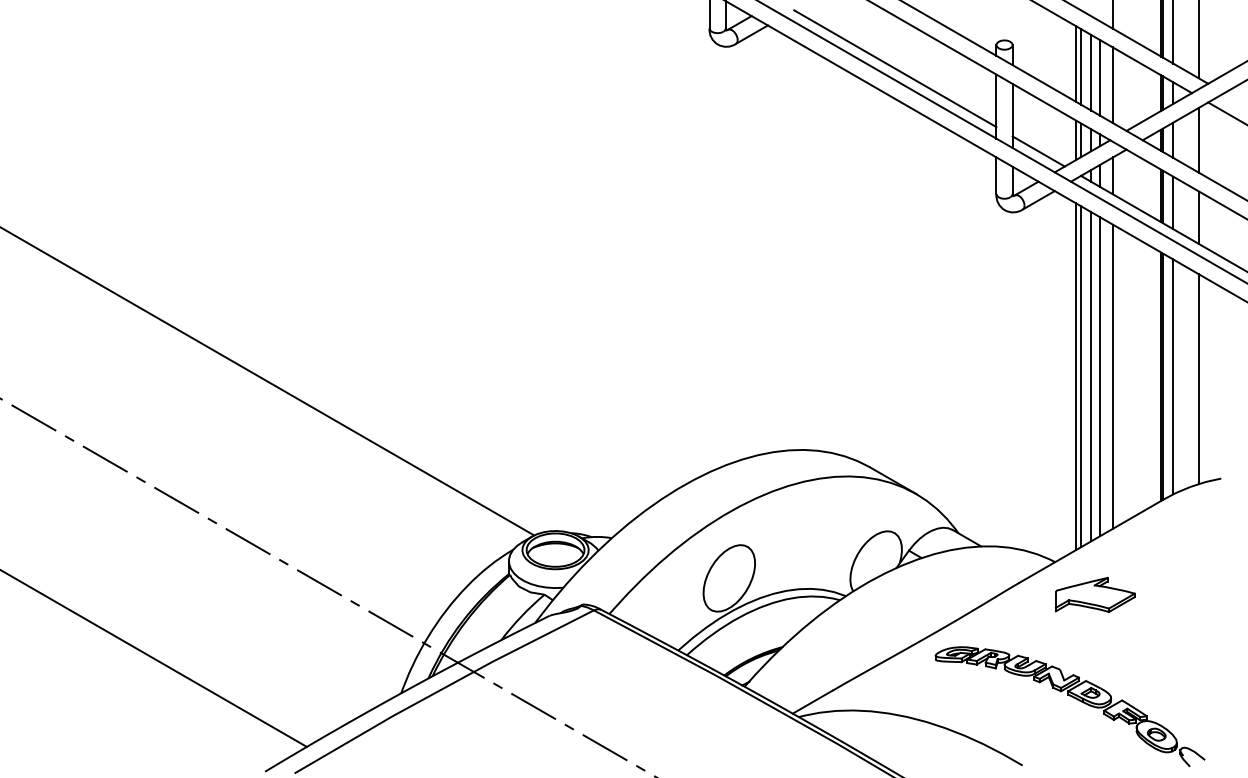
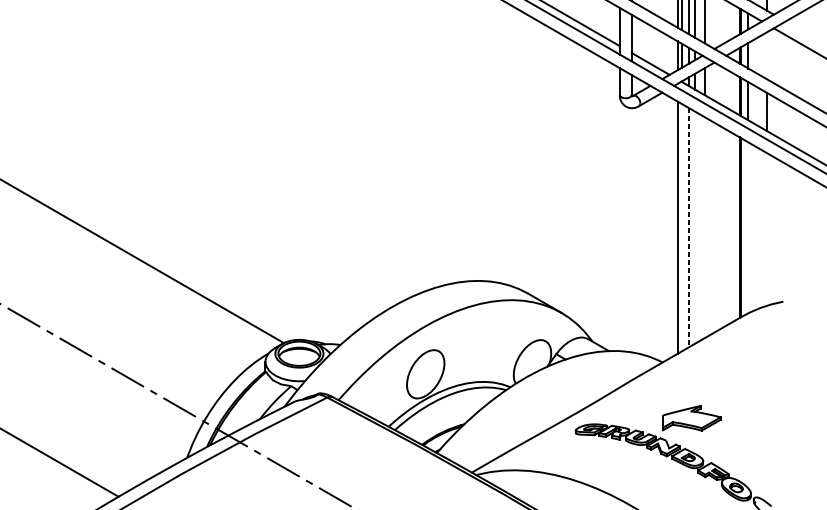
line: (1199, 139) -> (767, 55), removed
line: (1081, 376) -> (681, 227), removed
line: (1100, 376) -> (695, 227), removed
line: (1112, 376) -> (704, 227), removed
line: (1173, 376) -> (748, 227), removed
line: (1091, 377) -> (689, 228), solid -> dashed
line: (1199, 378) -> (767, 228), removed
part: (1094, 594) -> (691, 417), moved

